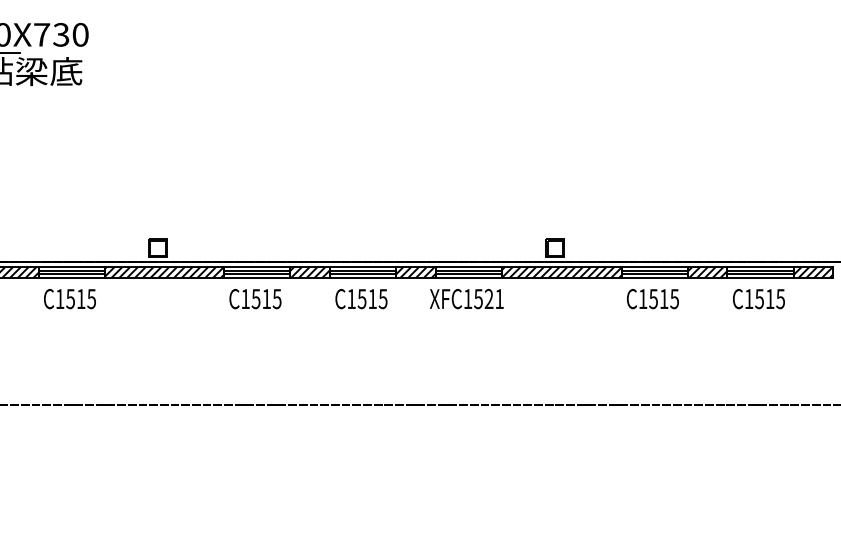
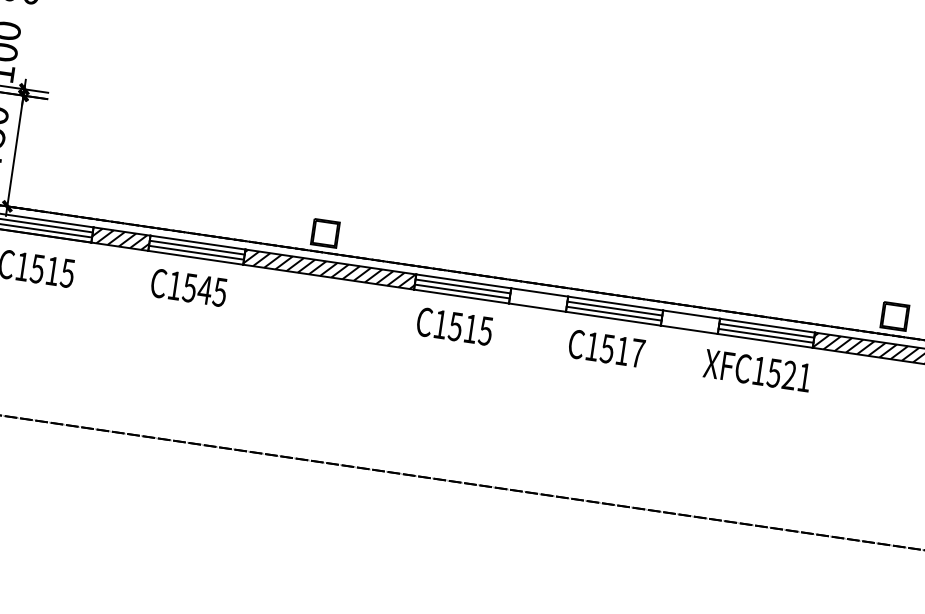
hatch: (310, 272) -> (539, 300), removed
hatch: (416, 272) -> (691, 322), removed
text: (80, 298) -> (204, 289), C1515 -> C1545
text: (382, 299) -> (636, 353), C1515 -> C1517

